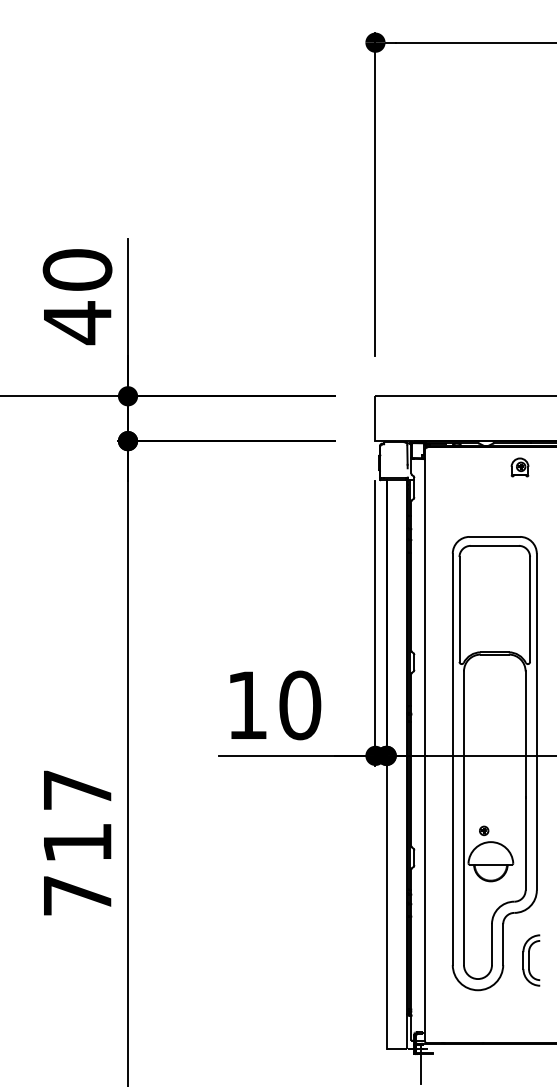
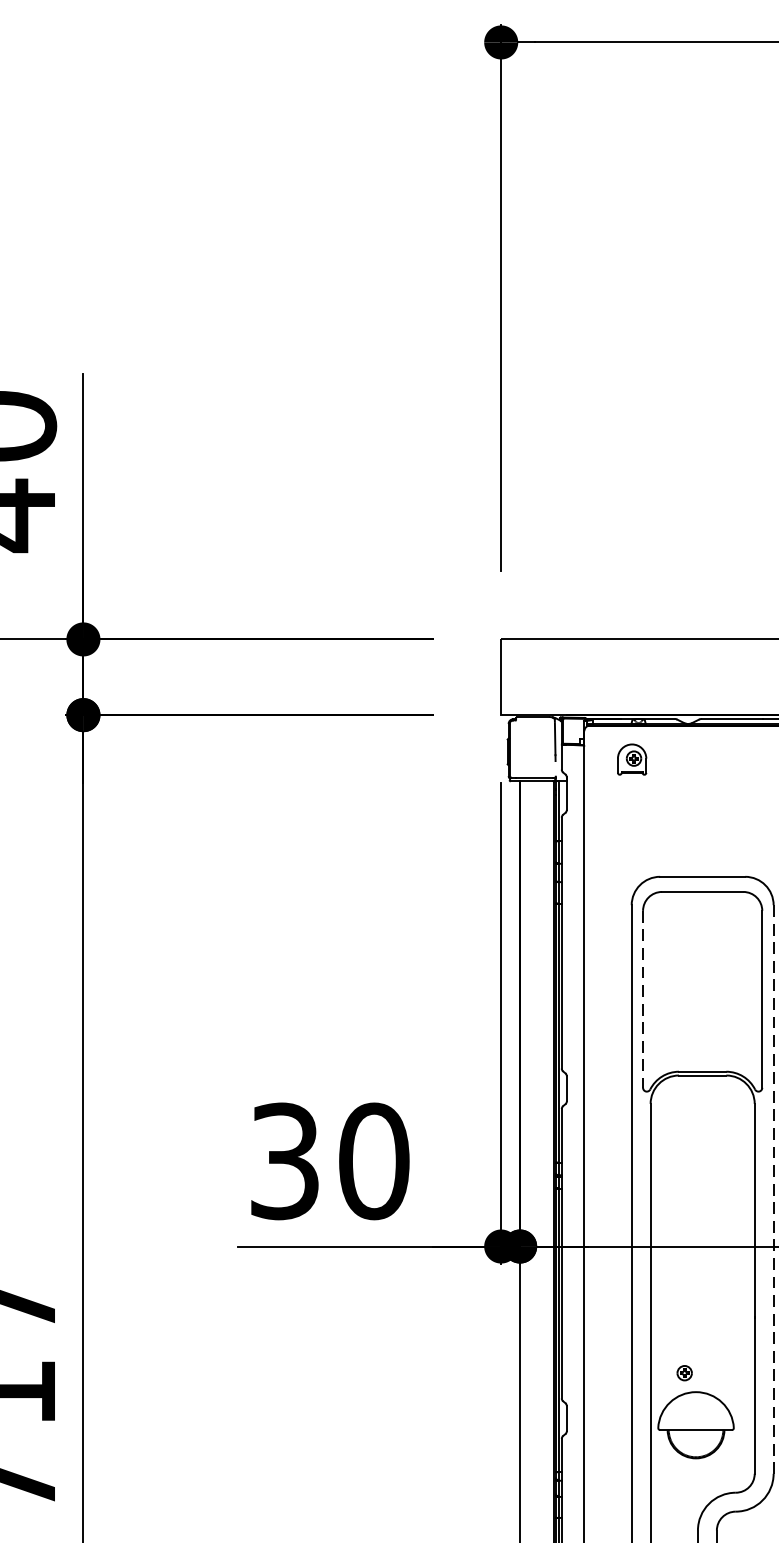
part: (519, 467) -> (631, 759), moved
line: (459, 609) -> (643, 999), solid -> dashed
text: (247, 705) -> (285, 1161), 10 -> 30
line: (536, 722) -> (773, 1190), solid -> dashed

